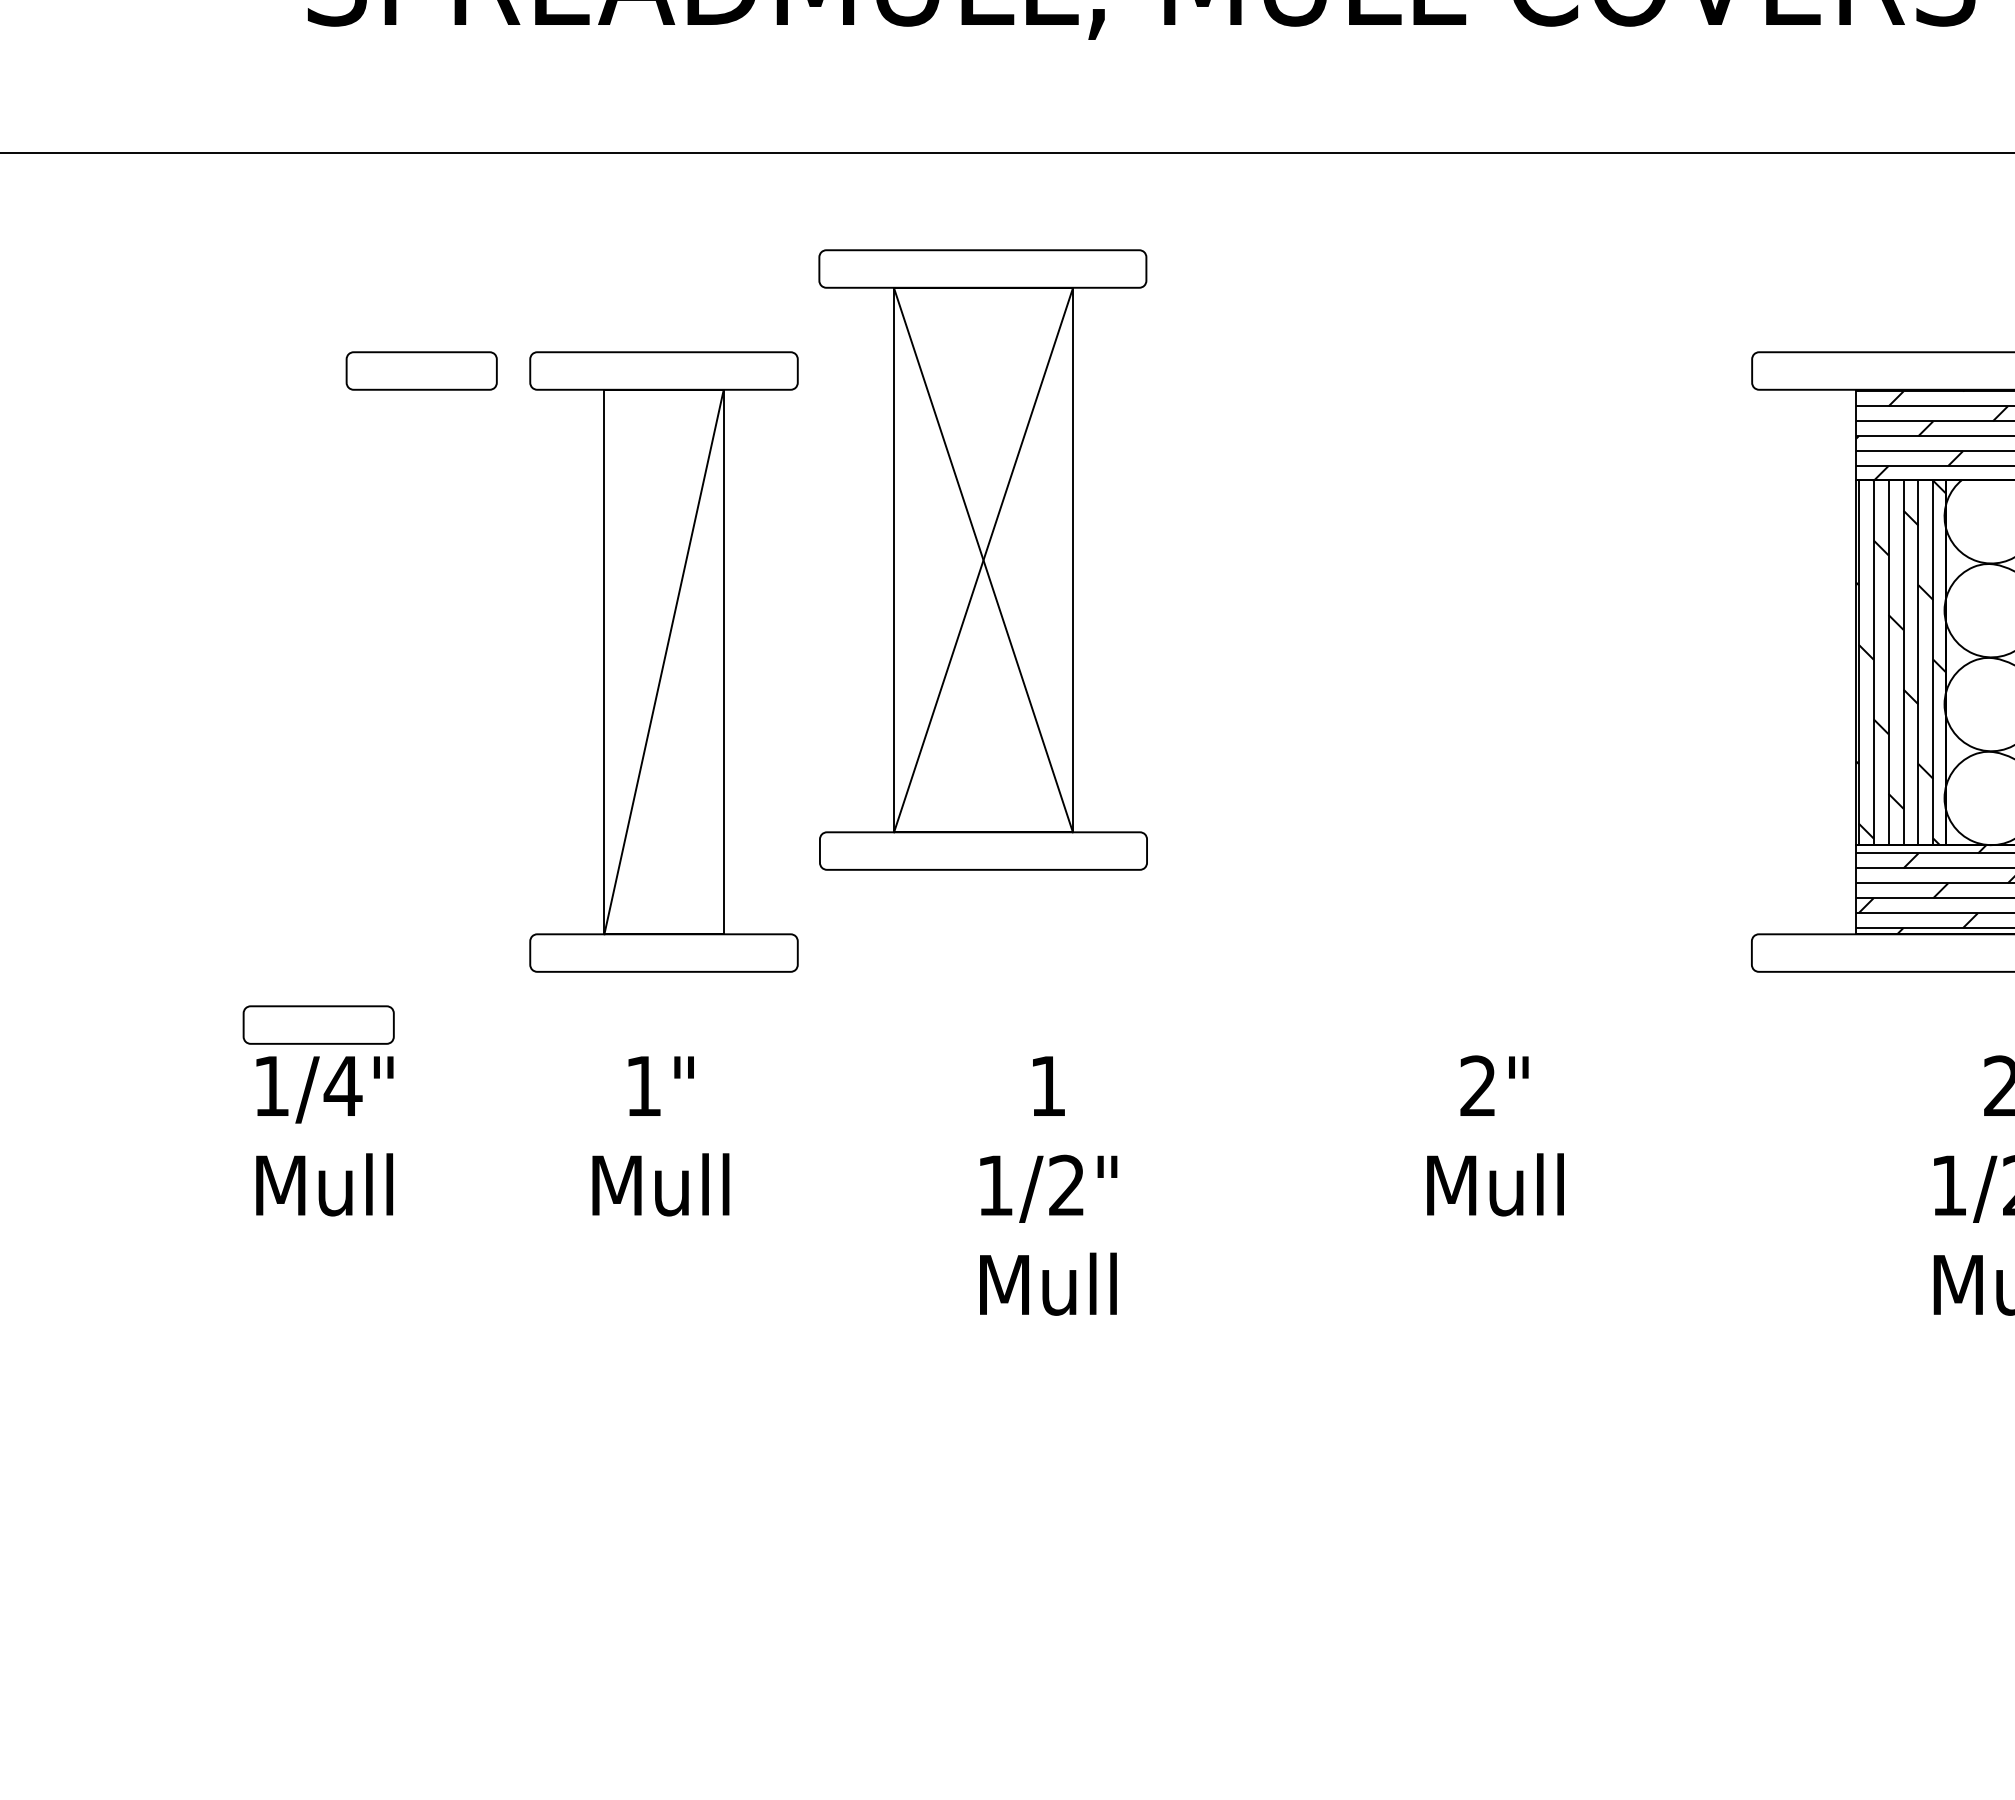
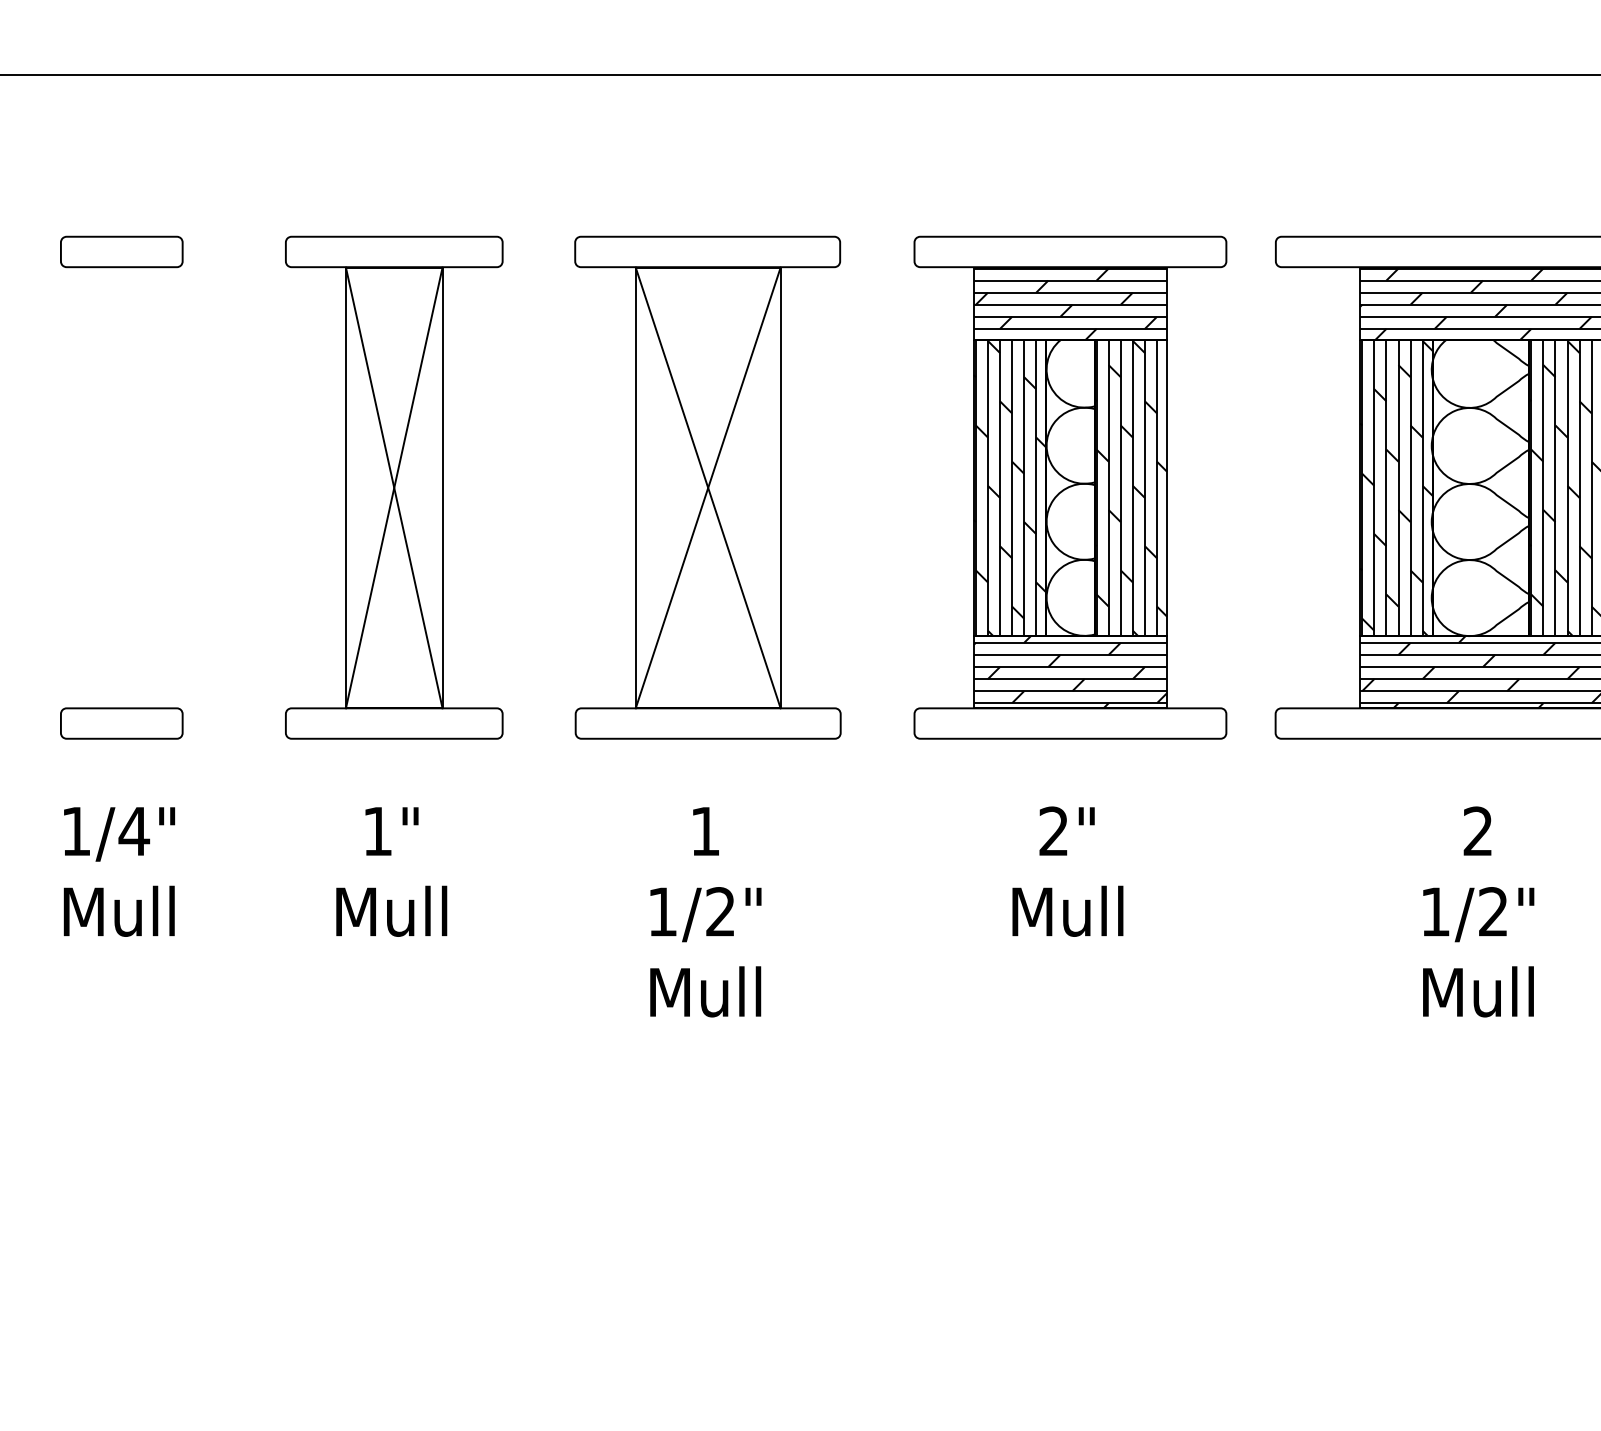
part: (421, 370) -> (121, 251), moved
part: (982, 559) -> (707, 487), moved
part: (1498, 661) -> (1070, 487), added
line: (663, 662) -> (393, 488), added
part: (318, 1024) -> (121, 723), moved

